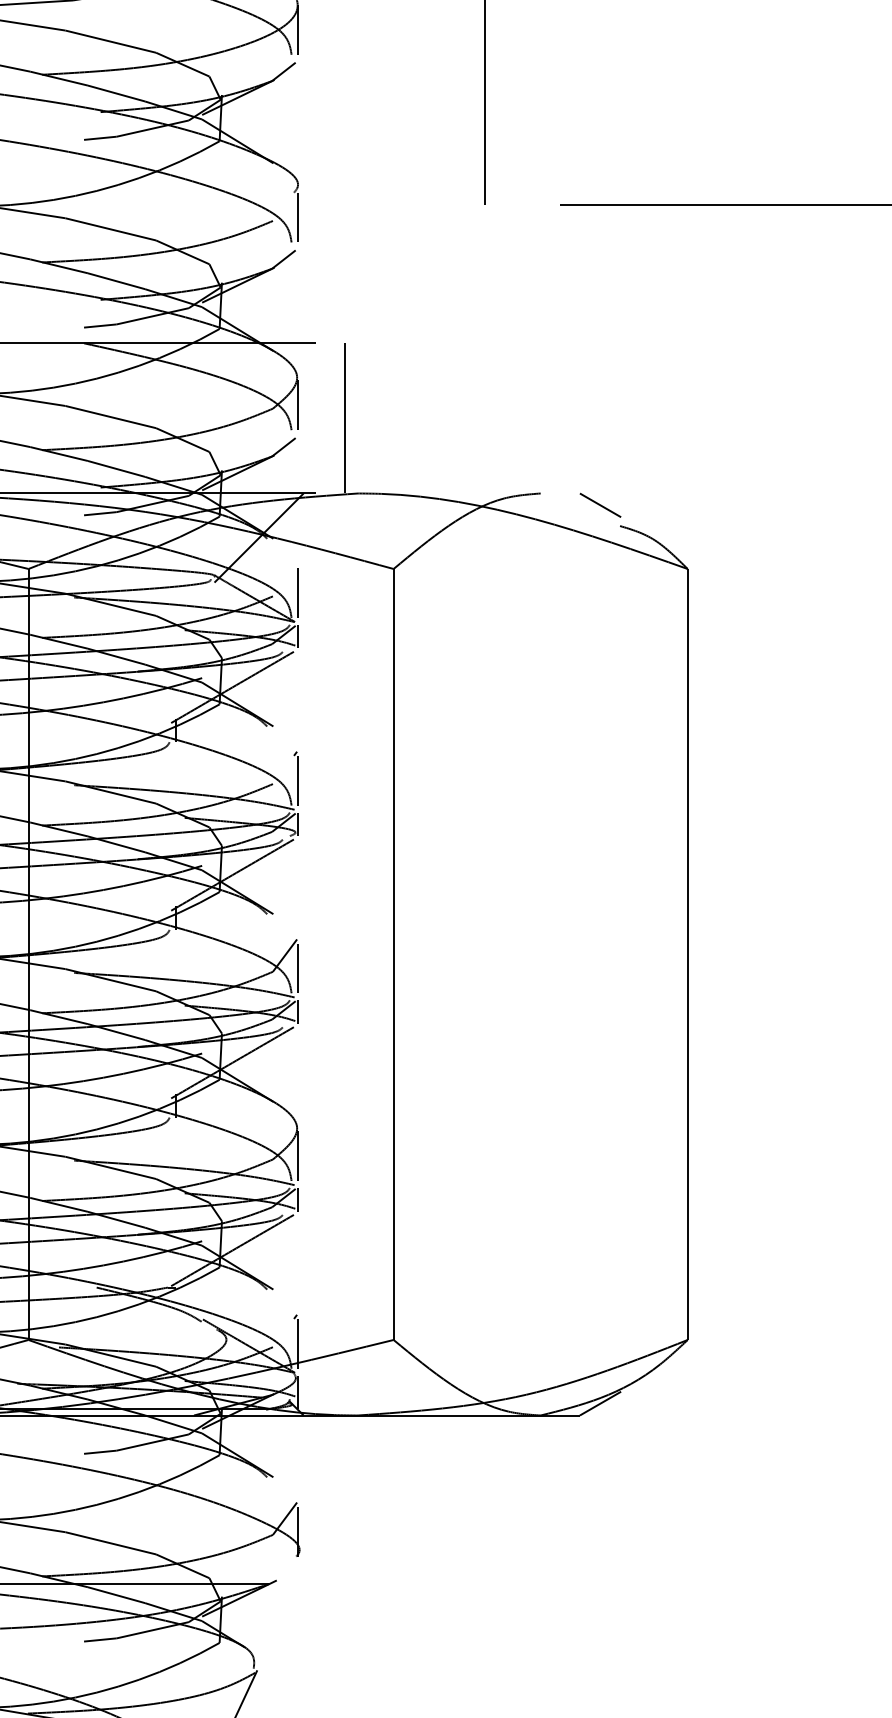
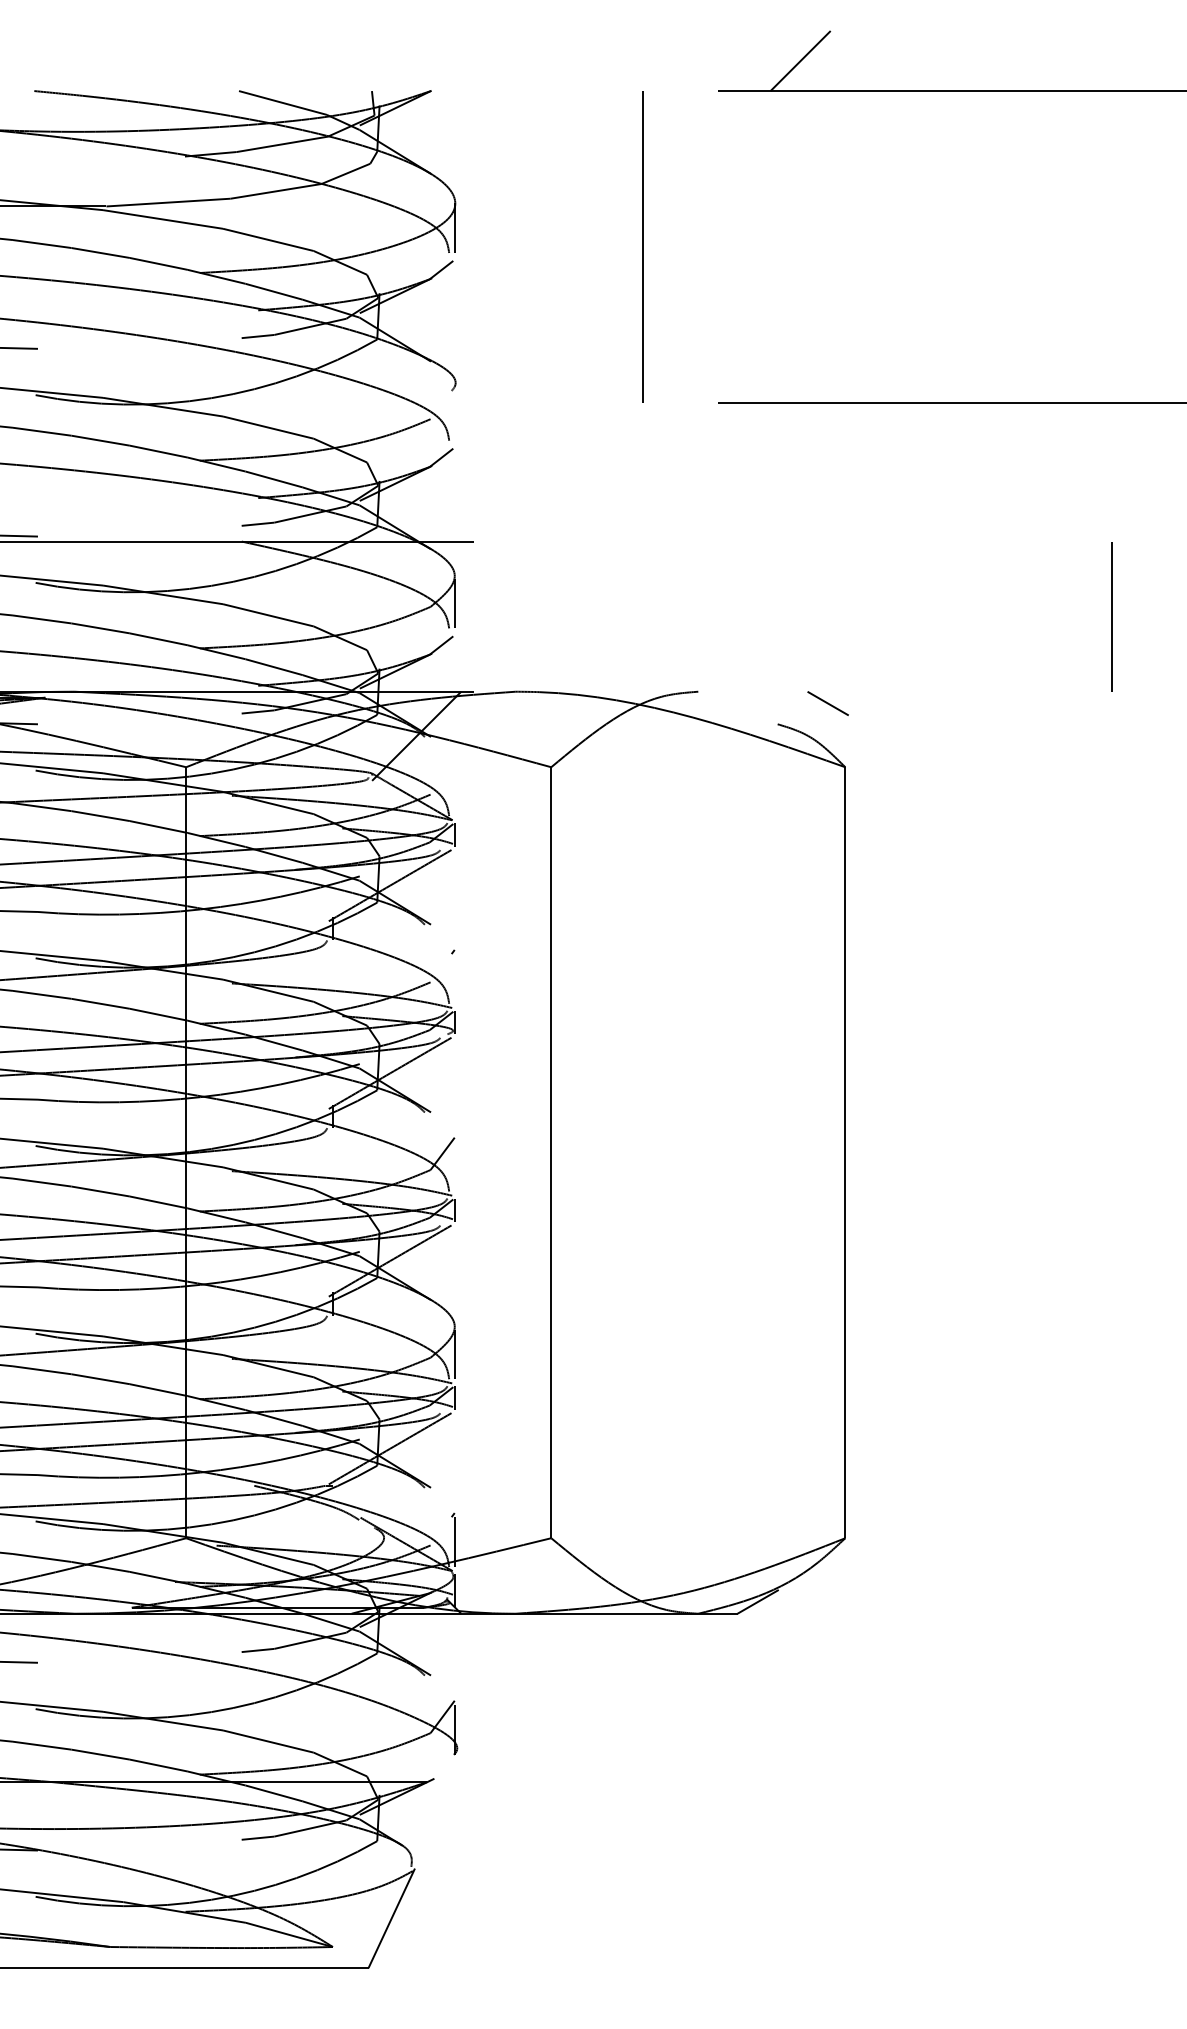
line: (297, 217) -> (455, 415), removed
line: (344, 418) -> (502, 616), removed
line: (599, 505) -> (827, 703), moved
line: (297, 593) -> (455, 791), removed
line: (297, 780) -> (455, 978), removed
line: (297, 968) -> (455, 1166), removed

